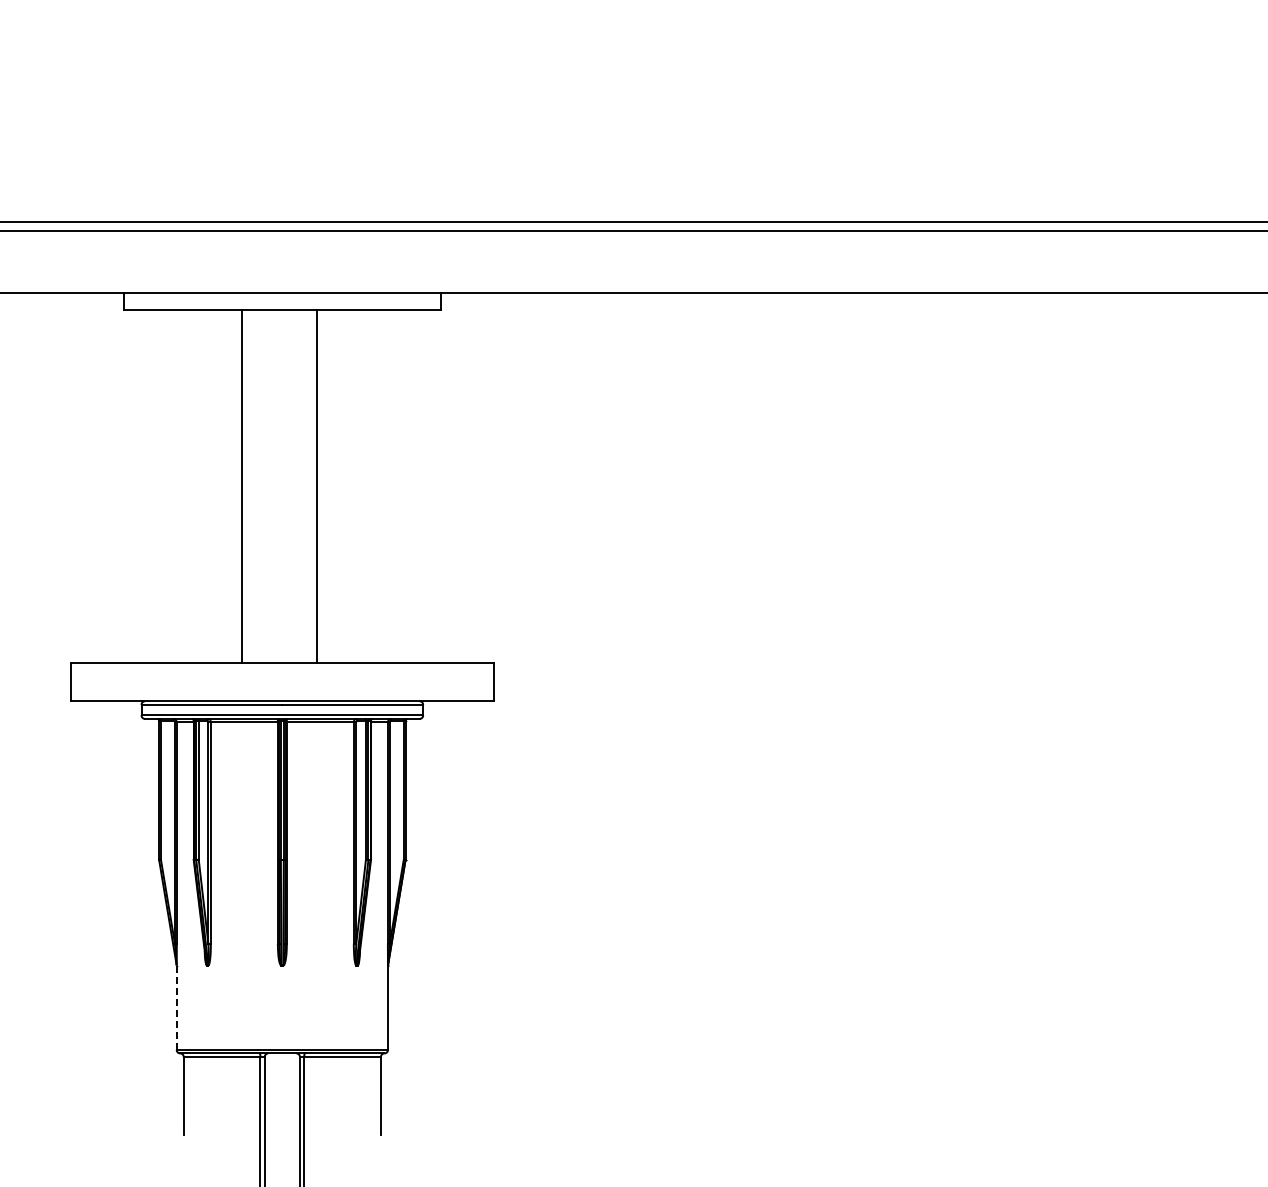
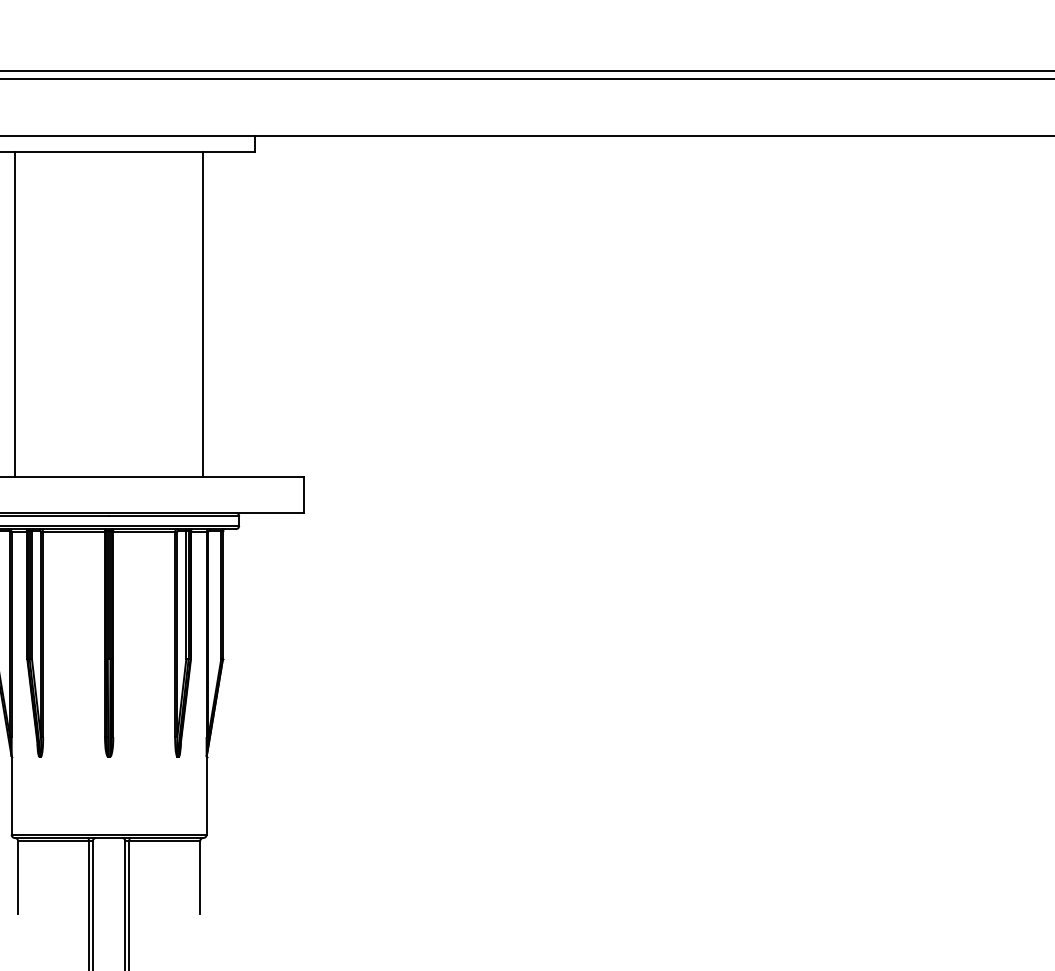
line: (242, 486) -> (15, 314), moved
line: (317, 486) -> (203, 314), moved
line: (176, 1008) -> (11, 796), dashed -> solid

